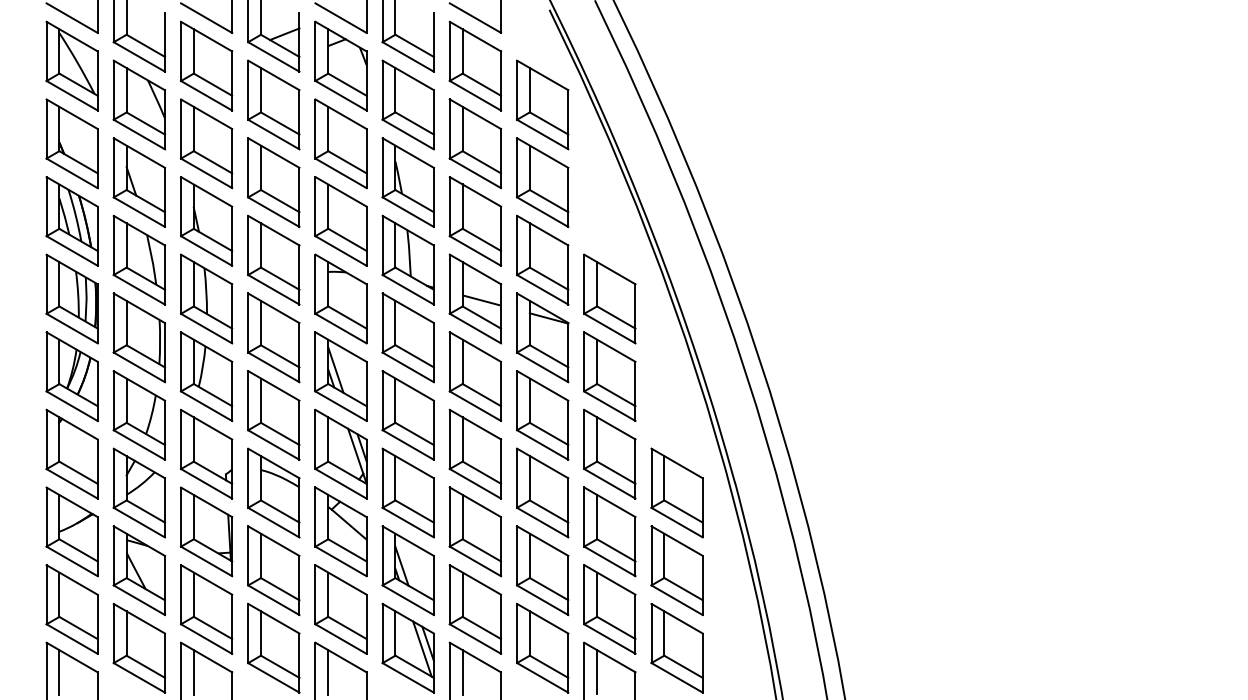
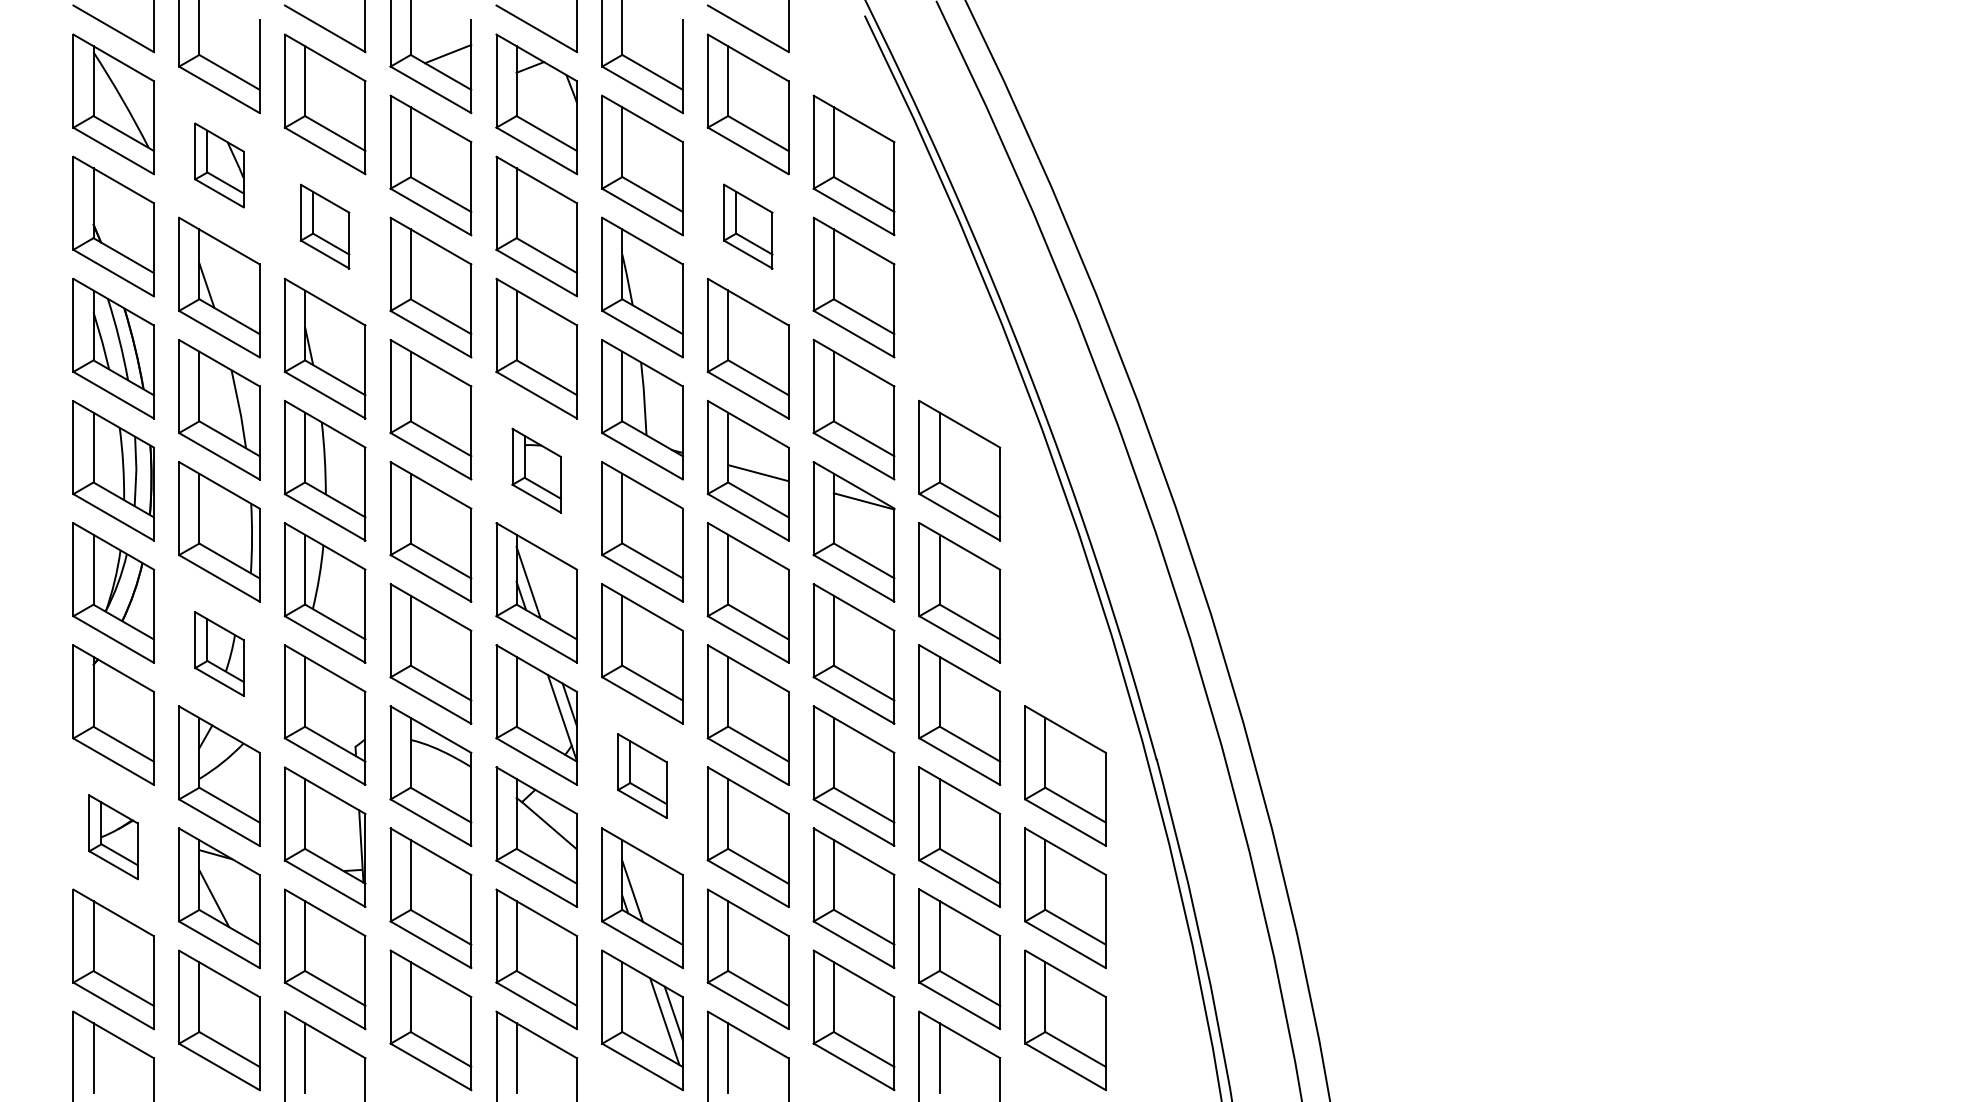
part: (139, 104) -> (219, 164), size x0.6
part: (206, 143) -> (325, 226), size x0.6
part: (475, 143) -> (748, 226), size x0.6
part: (340, 298) -> (535, 469), size x0.6
part: (139, 415) -> (219, 654), size x0.6
part: (407, 492) -> (641, 775), size x0.6
part: (71, 531) -> (112, 836), size x0.6

